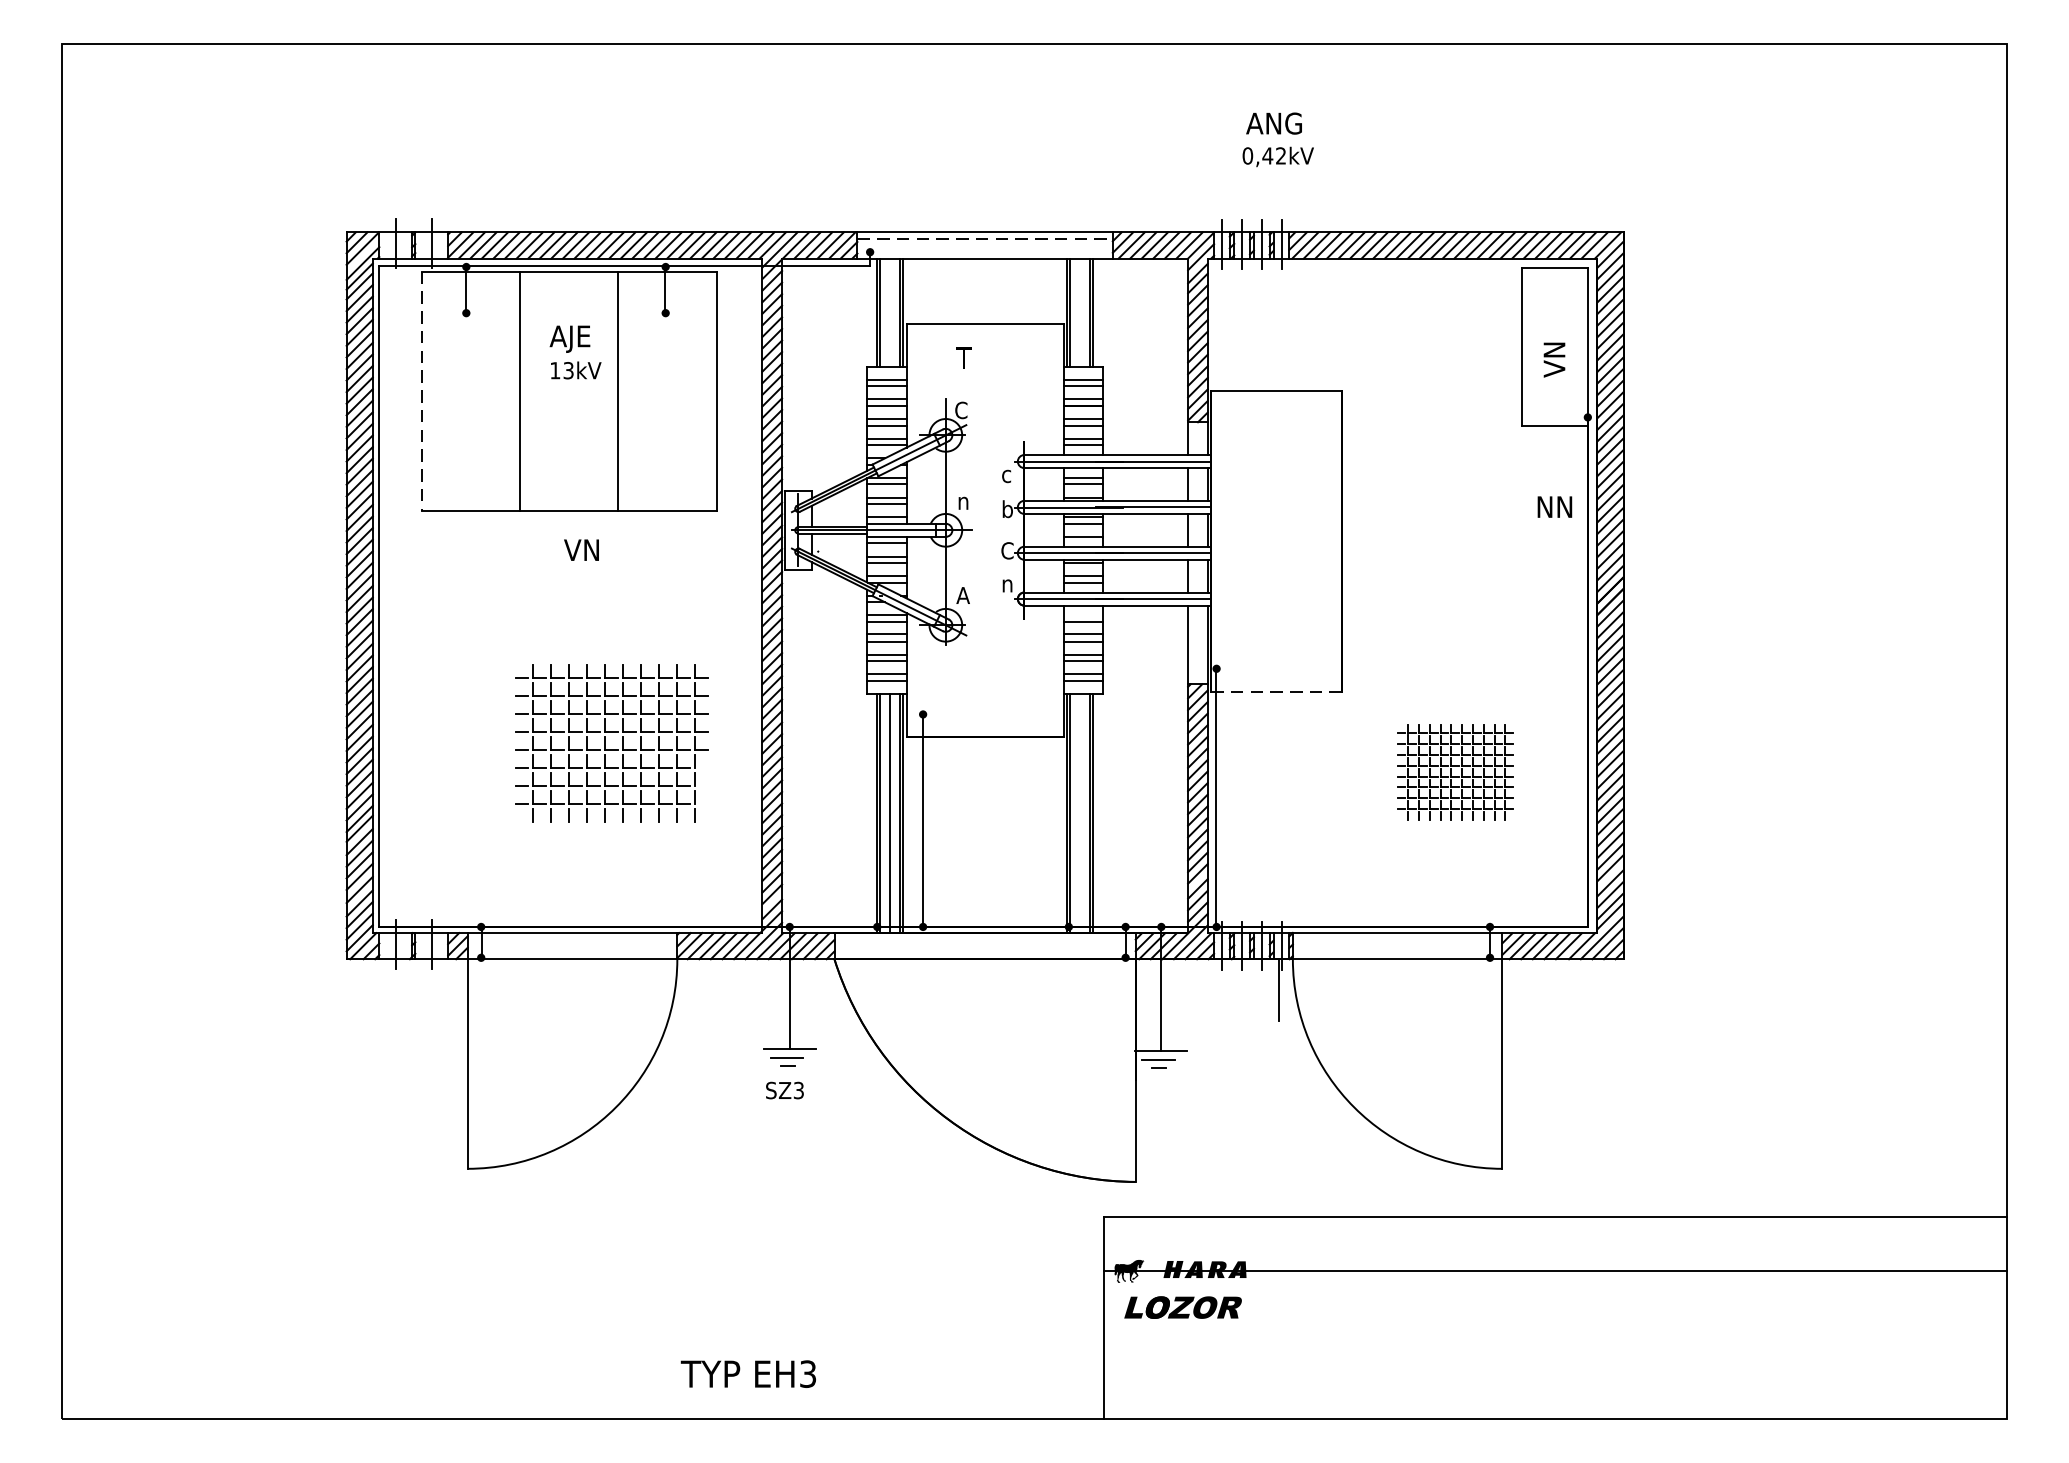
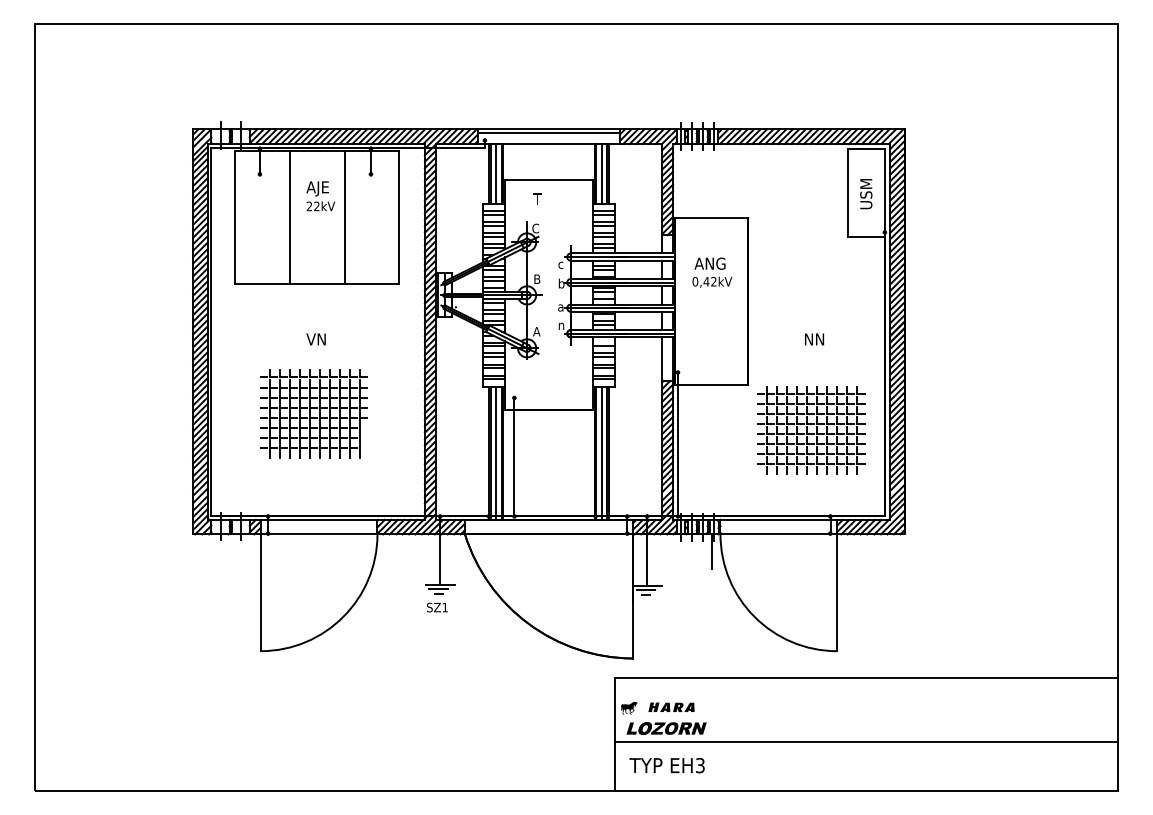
text: (1278, 139) -> (712, 272), moved
line: (986, 239) -> (549, 133), dashed -> solid
line: (890, 311) -> (496, 173), added
line: (1079, 311) -> (601, 173), added
text: (1554, 349) -> (866, 194), VN -> USM
text: (560, 370) -> (312, 206), 13kV -> 22kV
line: (422, 390) -> (235, 217), dashed -> solid
text: (964, 500) -> (537, 278), n -> B
text: (1554, 507) -> (814, 339), moved
text: (580, 550) -> (315, 339), moved
text: (1007, 550) -> (561, 306), C -> a
line: (1276, 692) -> (711, 385), dashed -> solid
part: (610, 742) -> (313, 413), moved
part: (1456, 772) -> (811, 430), size x1.67
line: (1079, 812) -> (601, 452), added
text: (797, 1090) -> (444, 607), SZ3 -> SZ1
line: (1554, 1271) -> (866, 742), moved
fill: (1253, 1307) -> (698, 728), added
text: (747, 1373) -> (666, 765), moved

